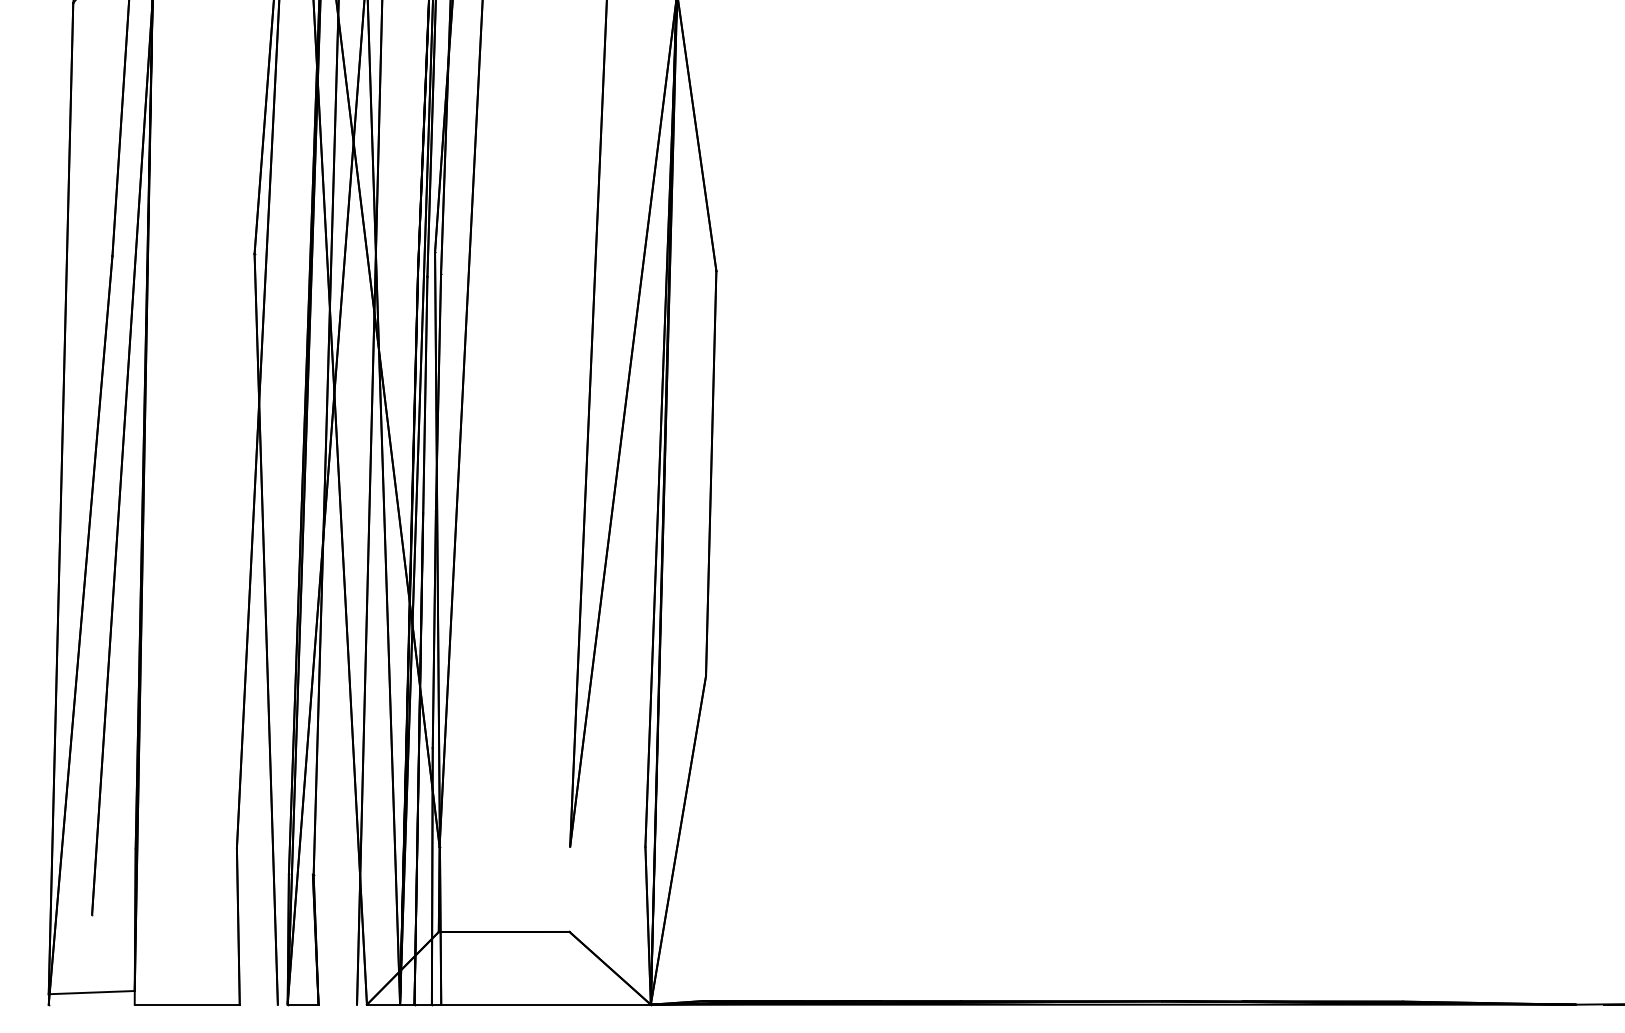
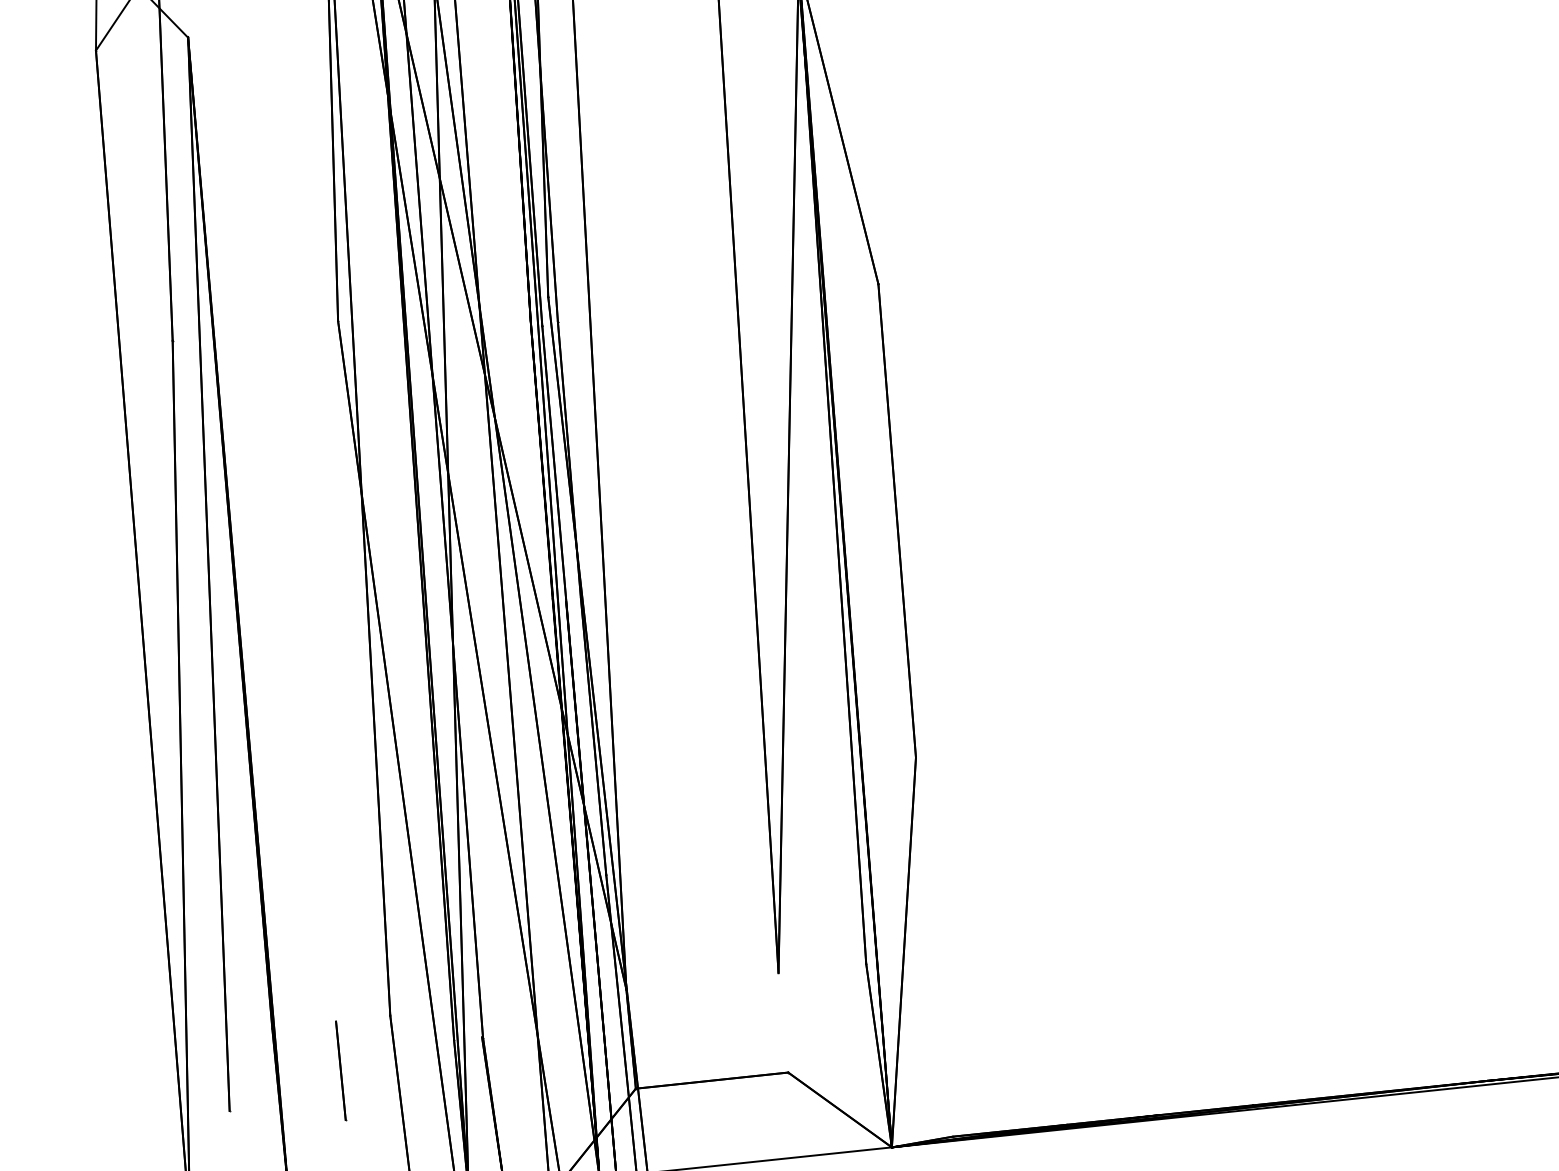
line: (189, 890) -> (340, 1070), added

